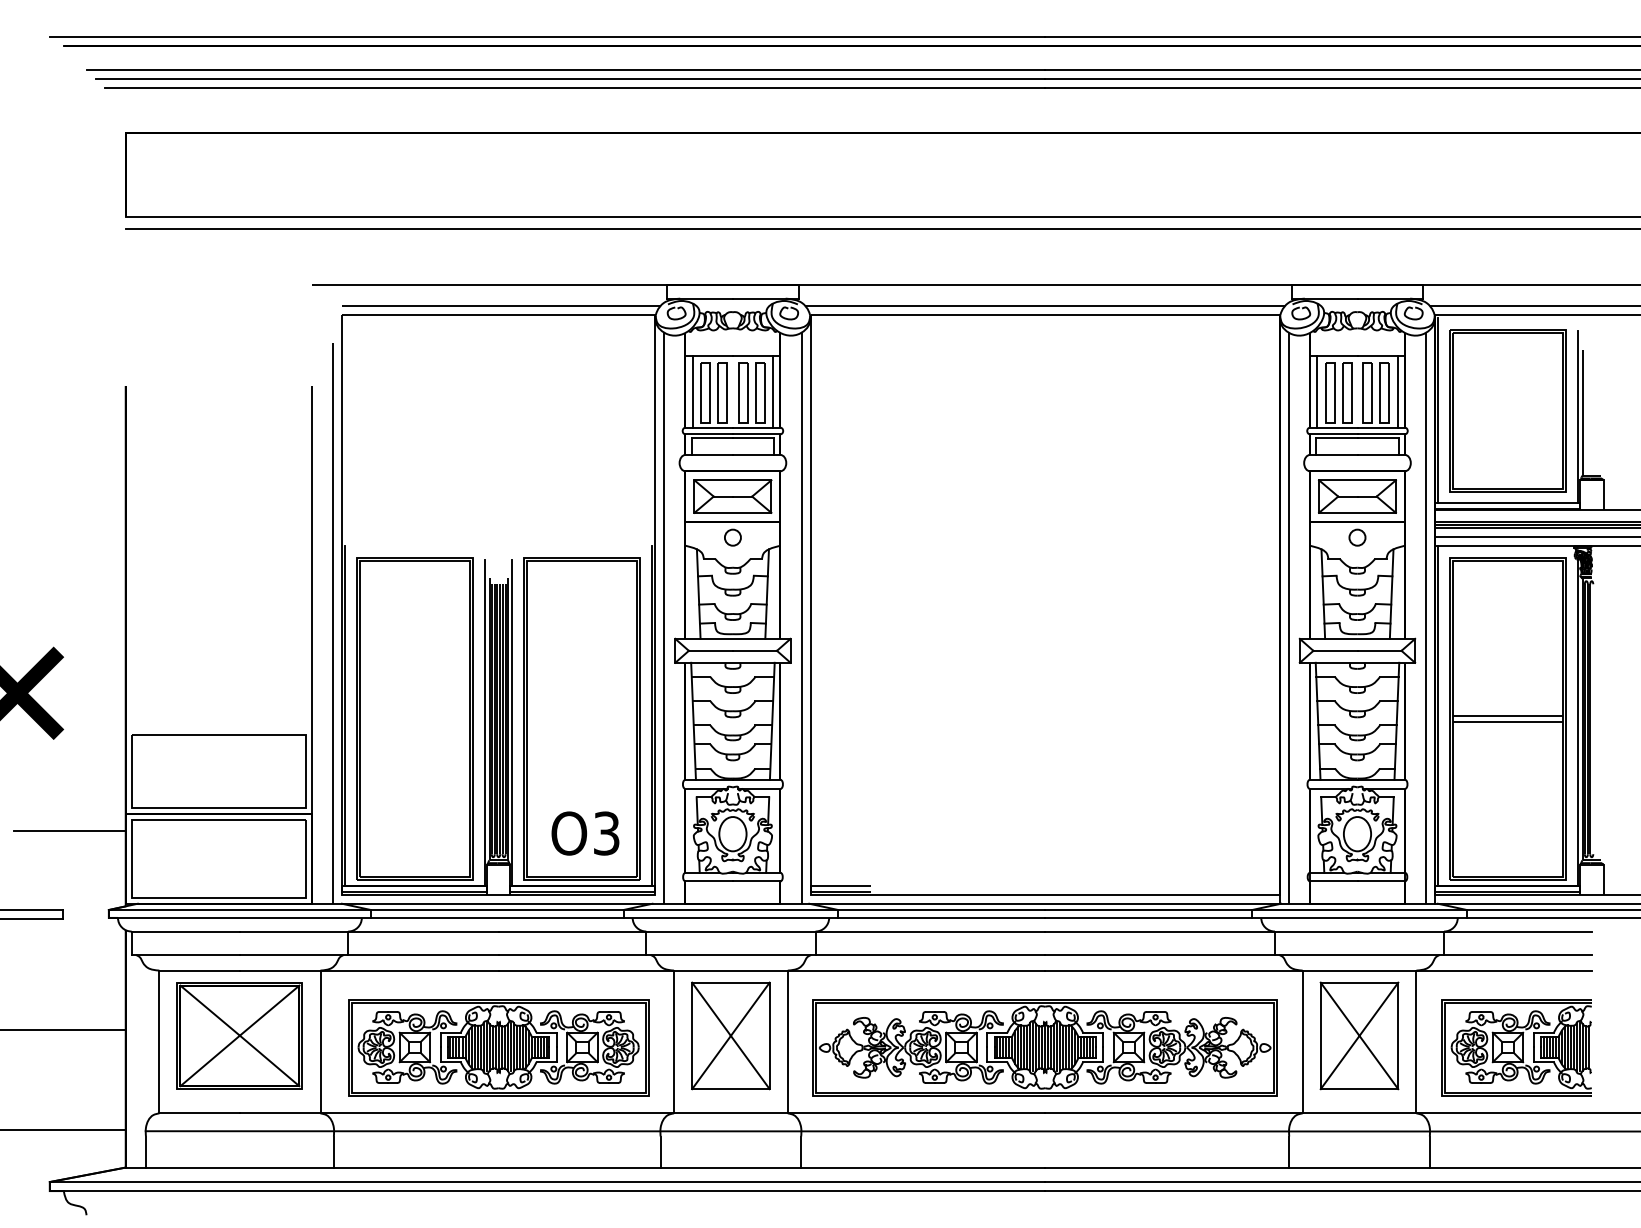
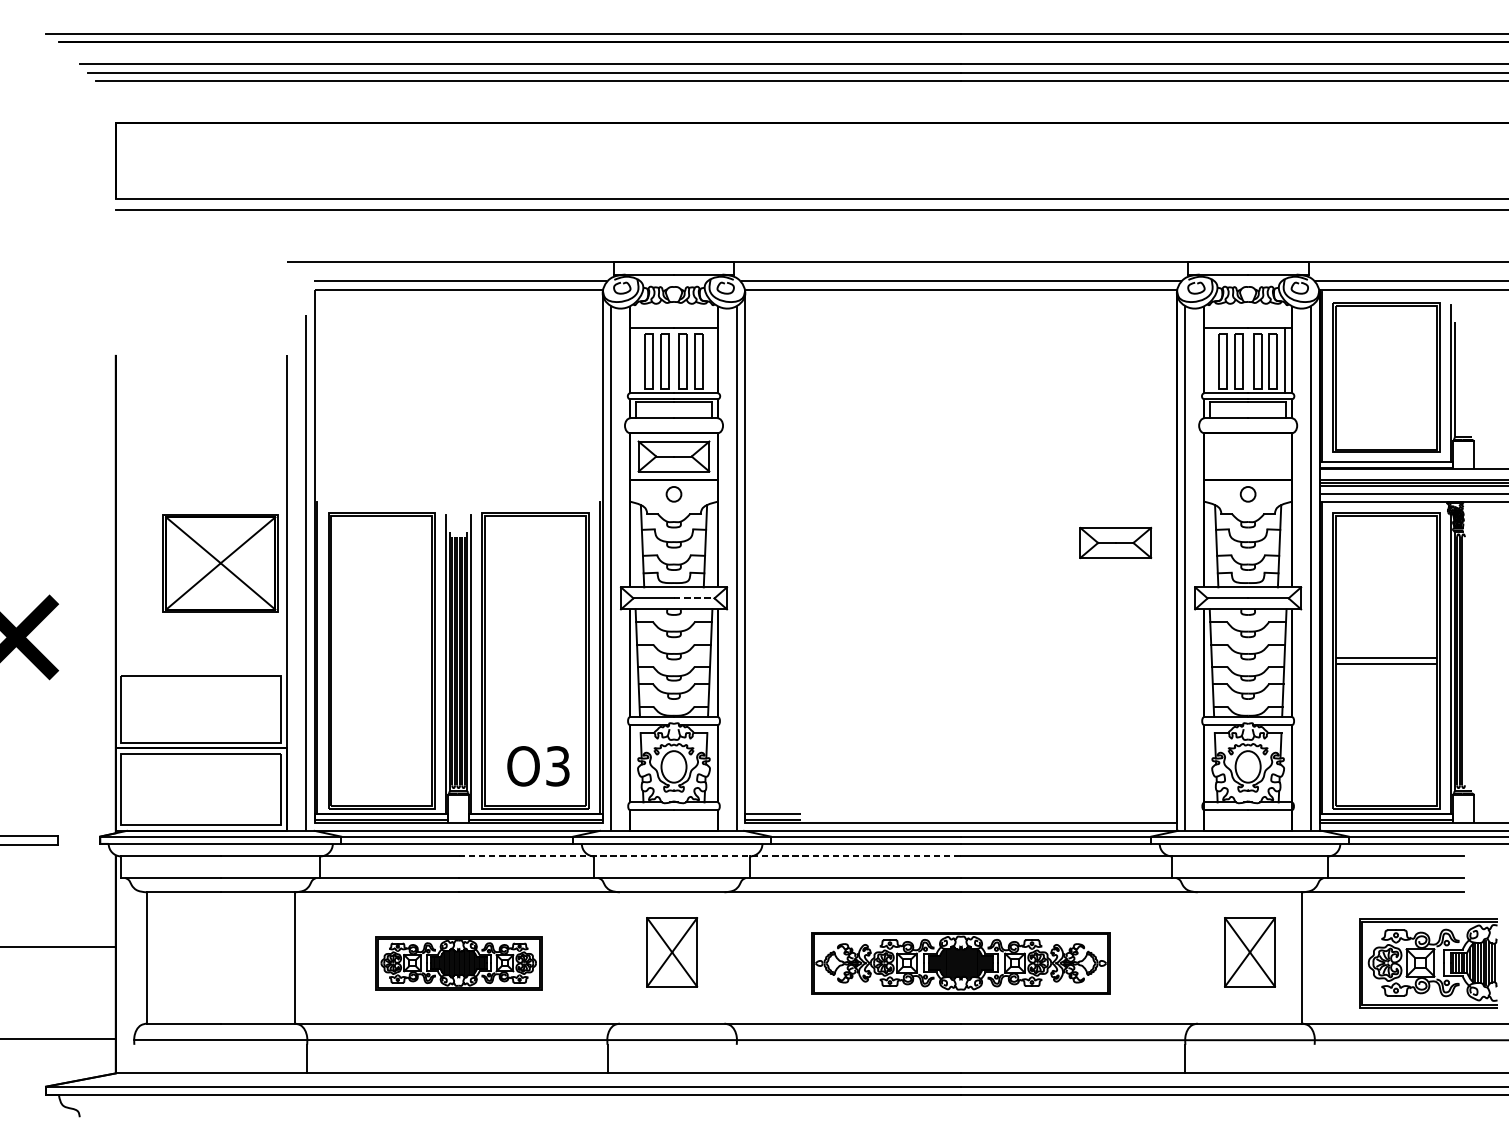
line: (692, 391) -> (636, 359), removed
line: (773, 391) -> (711, 359), removed
line: (1317, 391) -> (1211, 359), removed
part: (1357, 496) -> (1115, 542), moved
line: (755, 650) -> (694, 598), solid -> dashed
line: (69, 831) -> (64, 764), removed
line: (772, 931) -> (710, 856), solid -> dashed
part: (239, 1035) -> (220, 563), moved
part: (730, 1035) -> (671, 951), size x0.7
part: (1359, 1035) -> (1250, 951), size x0.7
line: (674, 1041) -> (620, 957), removed
line: (787, 1041) -> (724, 957), removed
line: (1302, 1041) -> (1197, 957), removed
part: (498, 1047) -> (458, 963), size x0.6
part: (1044, 1047) -> (960, 963), size x0.7
part: (1516, 1047) -> (1428, 963), moved
line: (145, 1151) -> (133, 1058), removed
line: (801, 1151) -> (737, 1058), removed
line: (1429, 1151) -> (1314, 1058), removed

